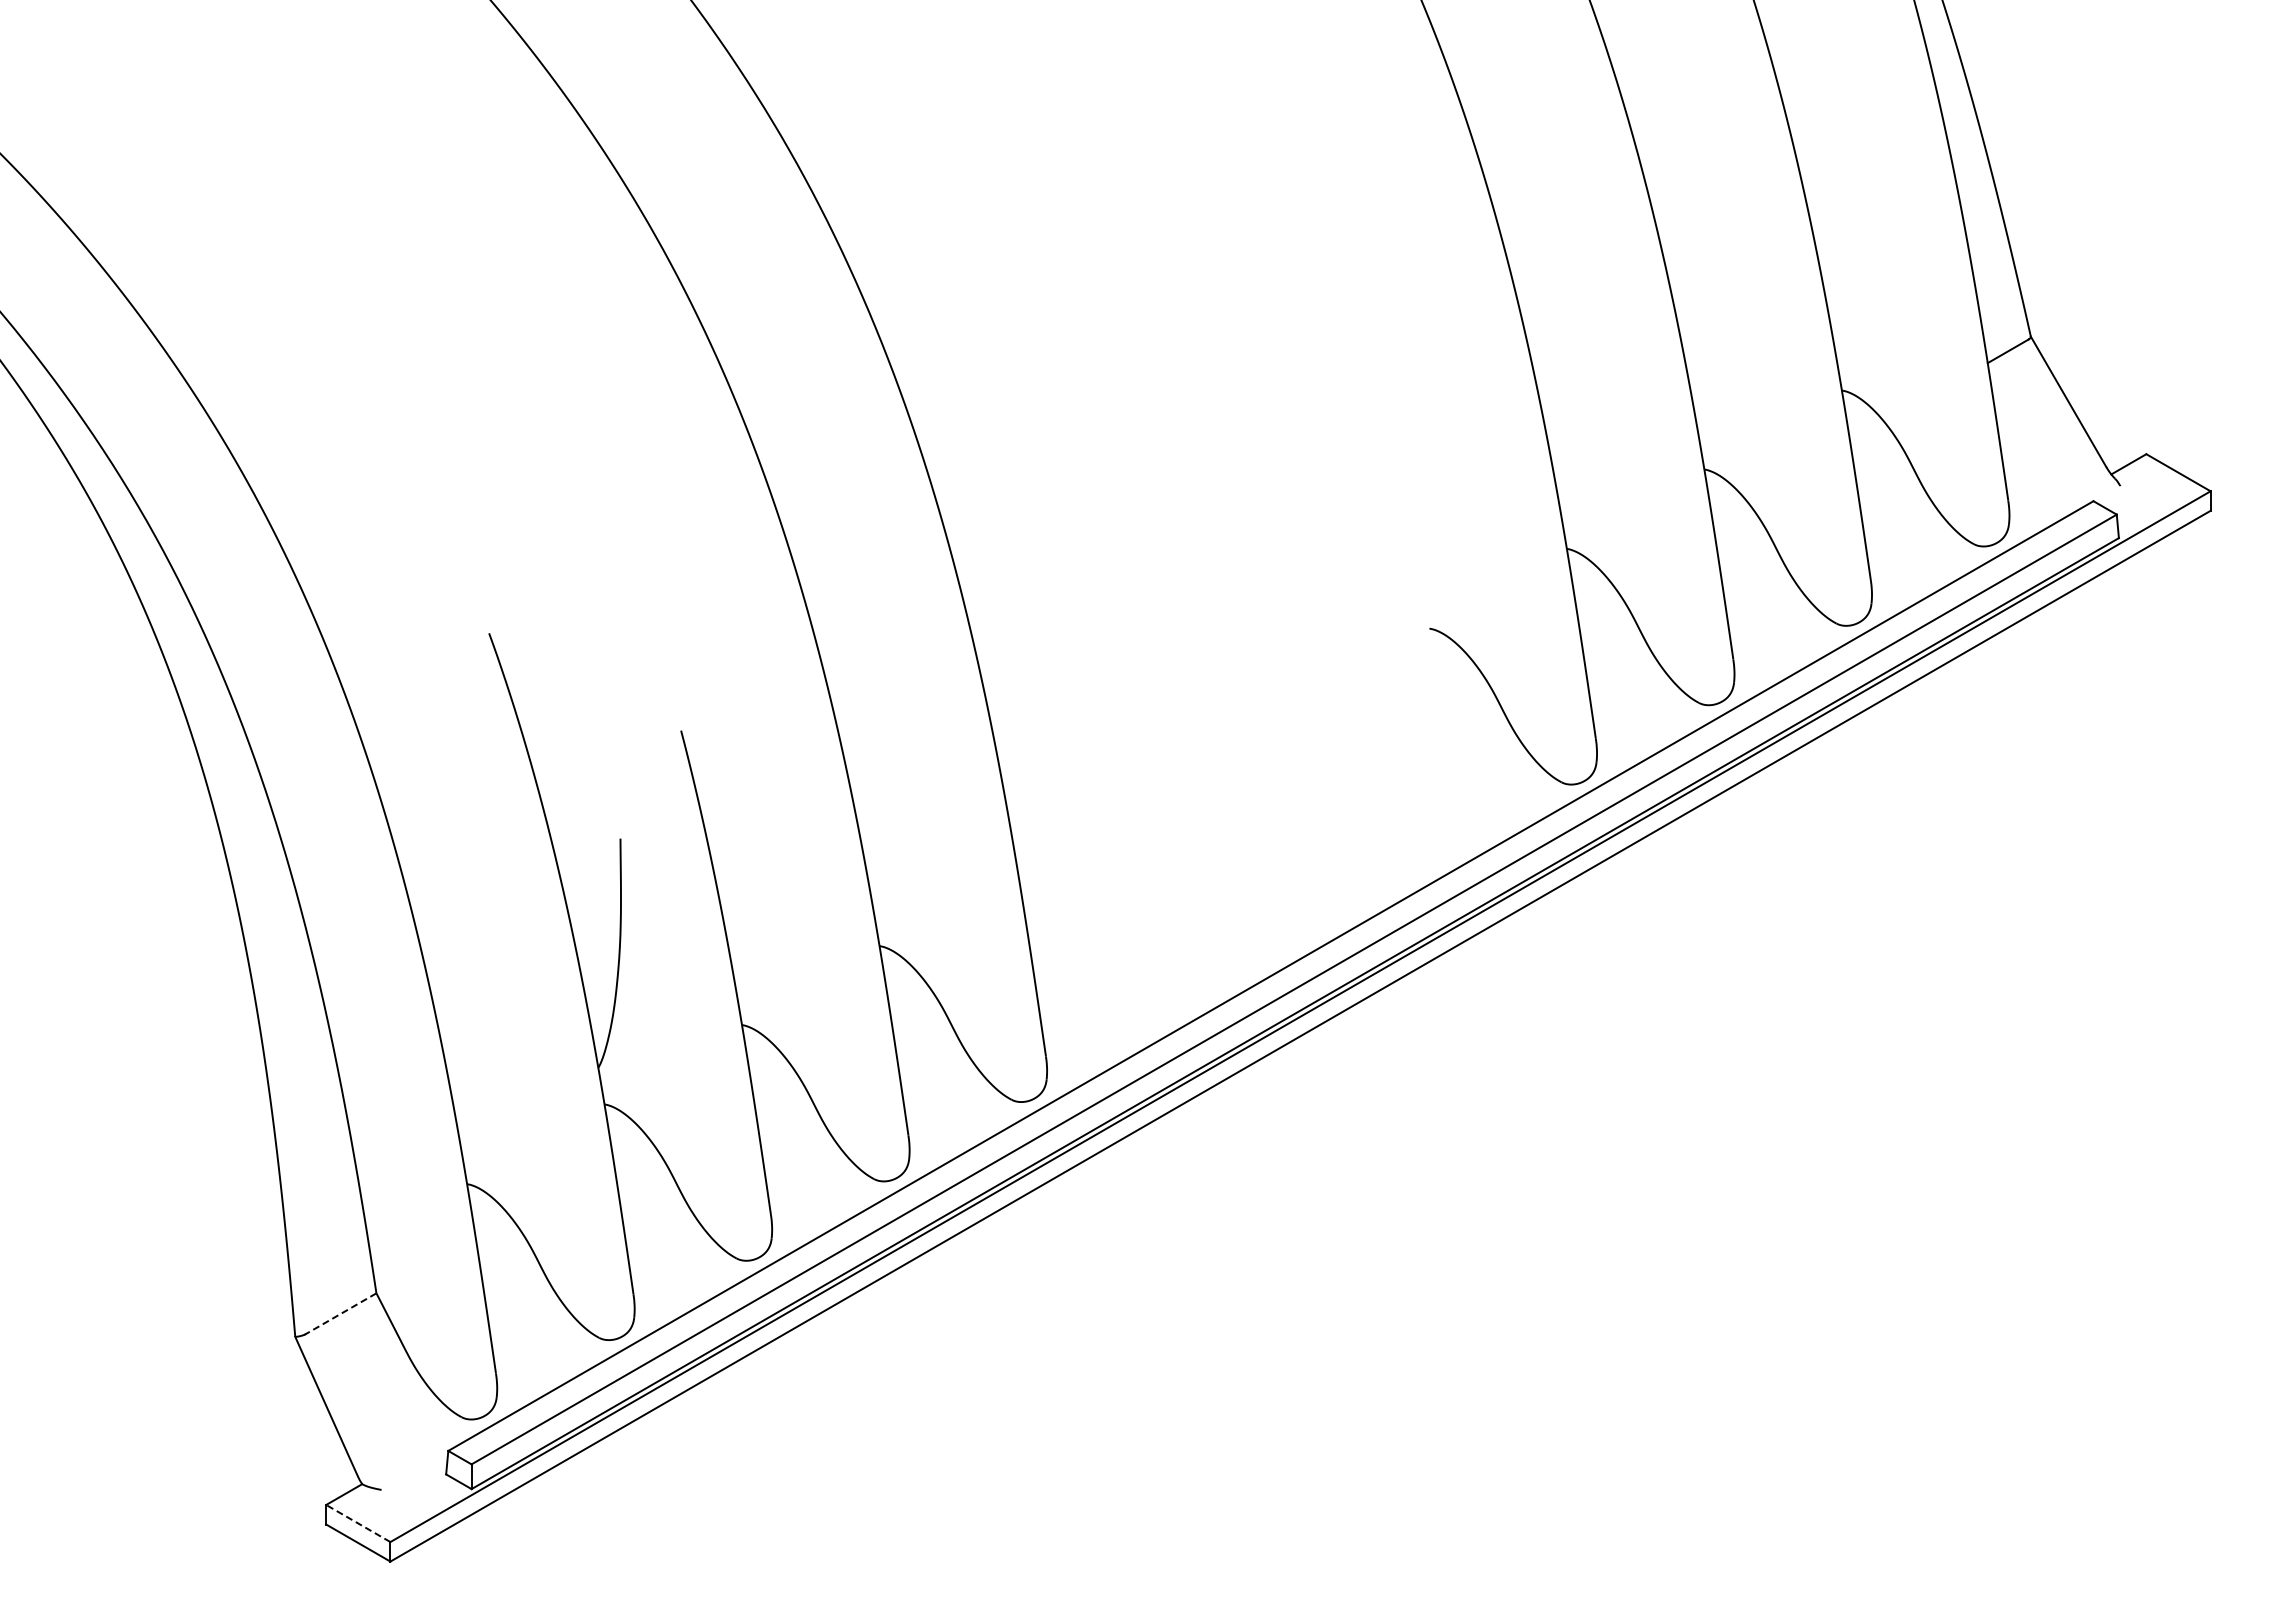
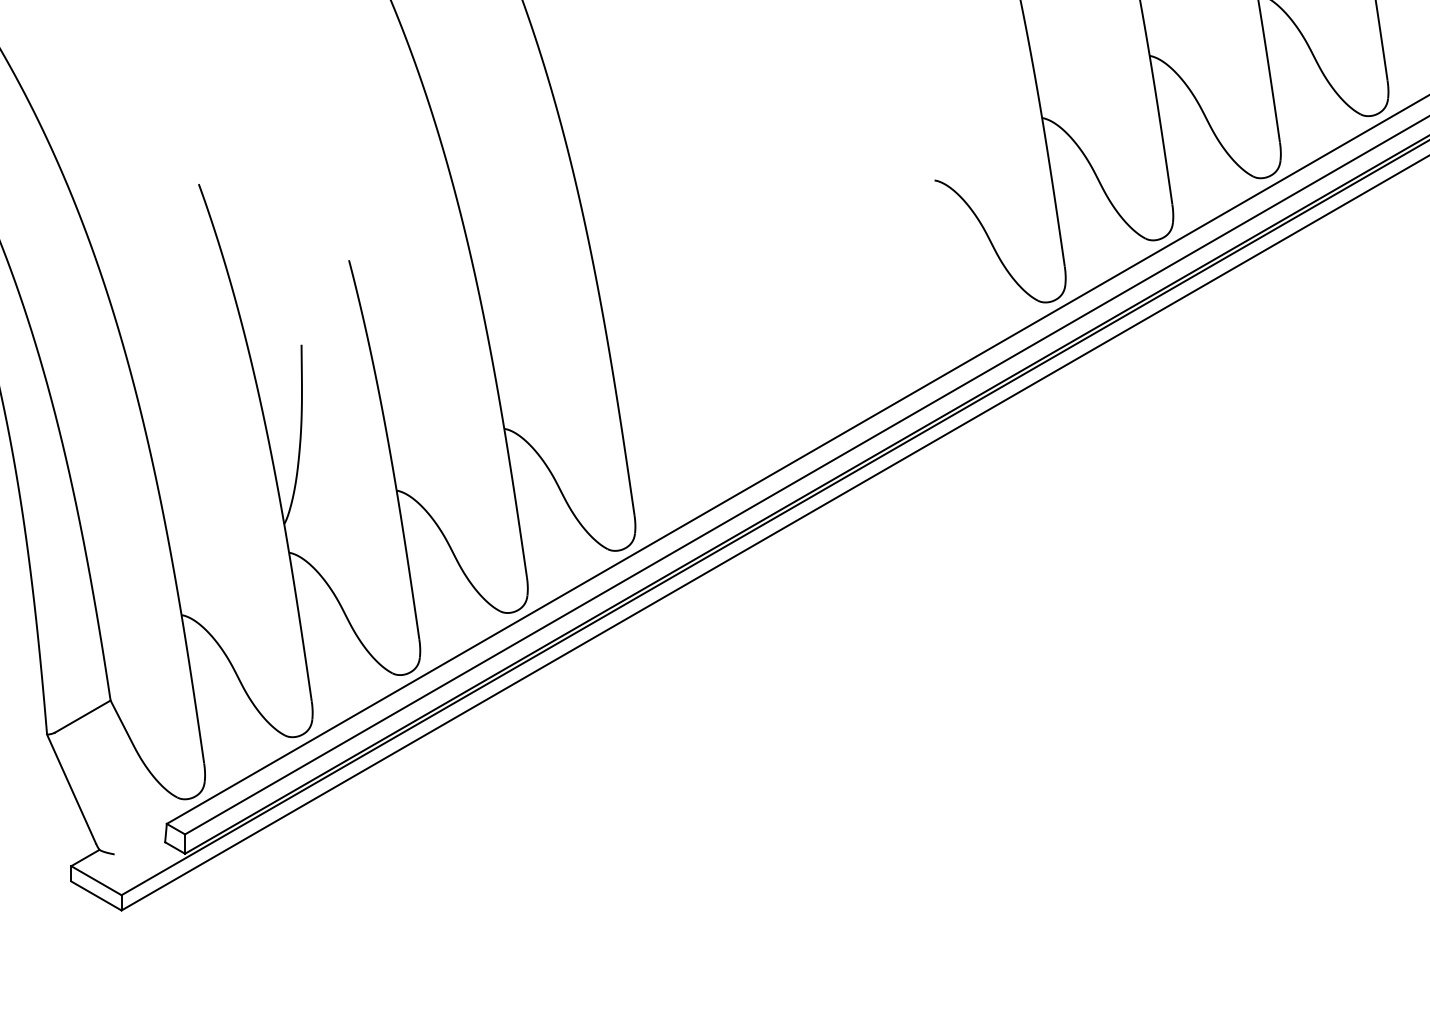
line: (340, 1314) -> (82, 717), dashed -> solid
line: (357, 1523) -> (95, 880), dashed -> solid

